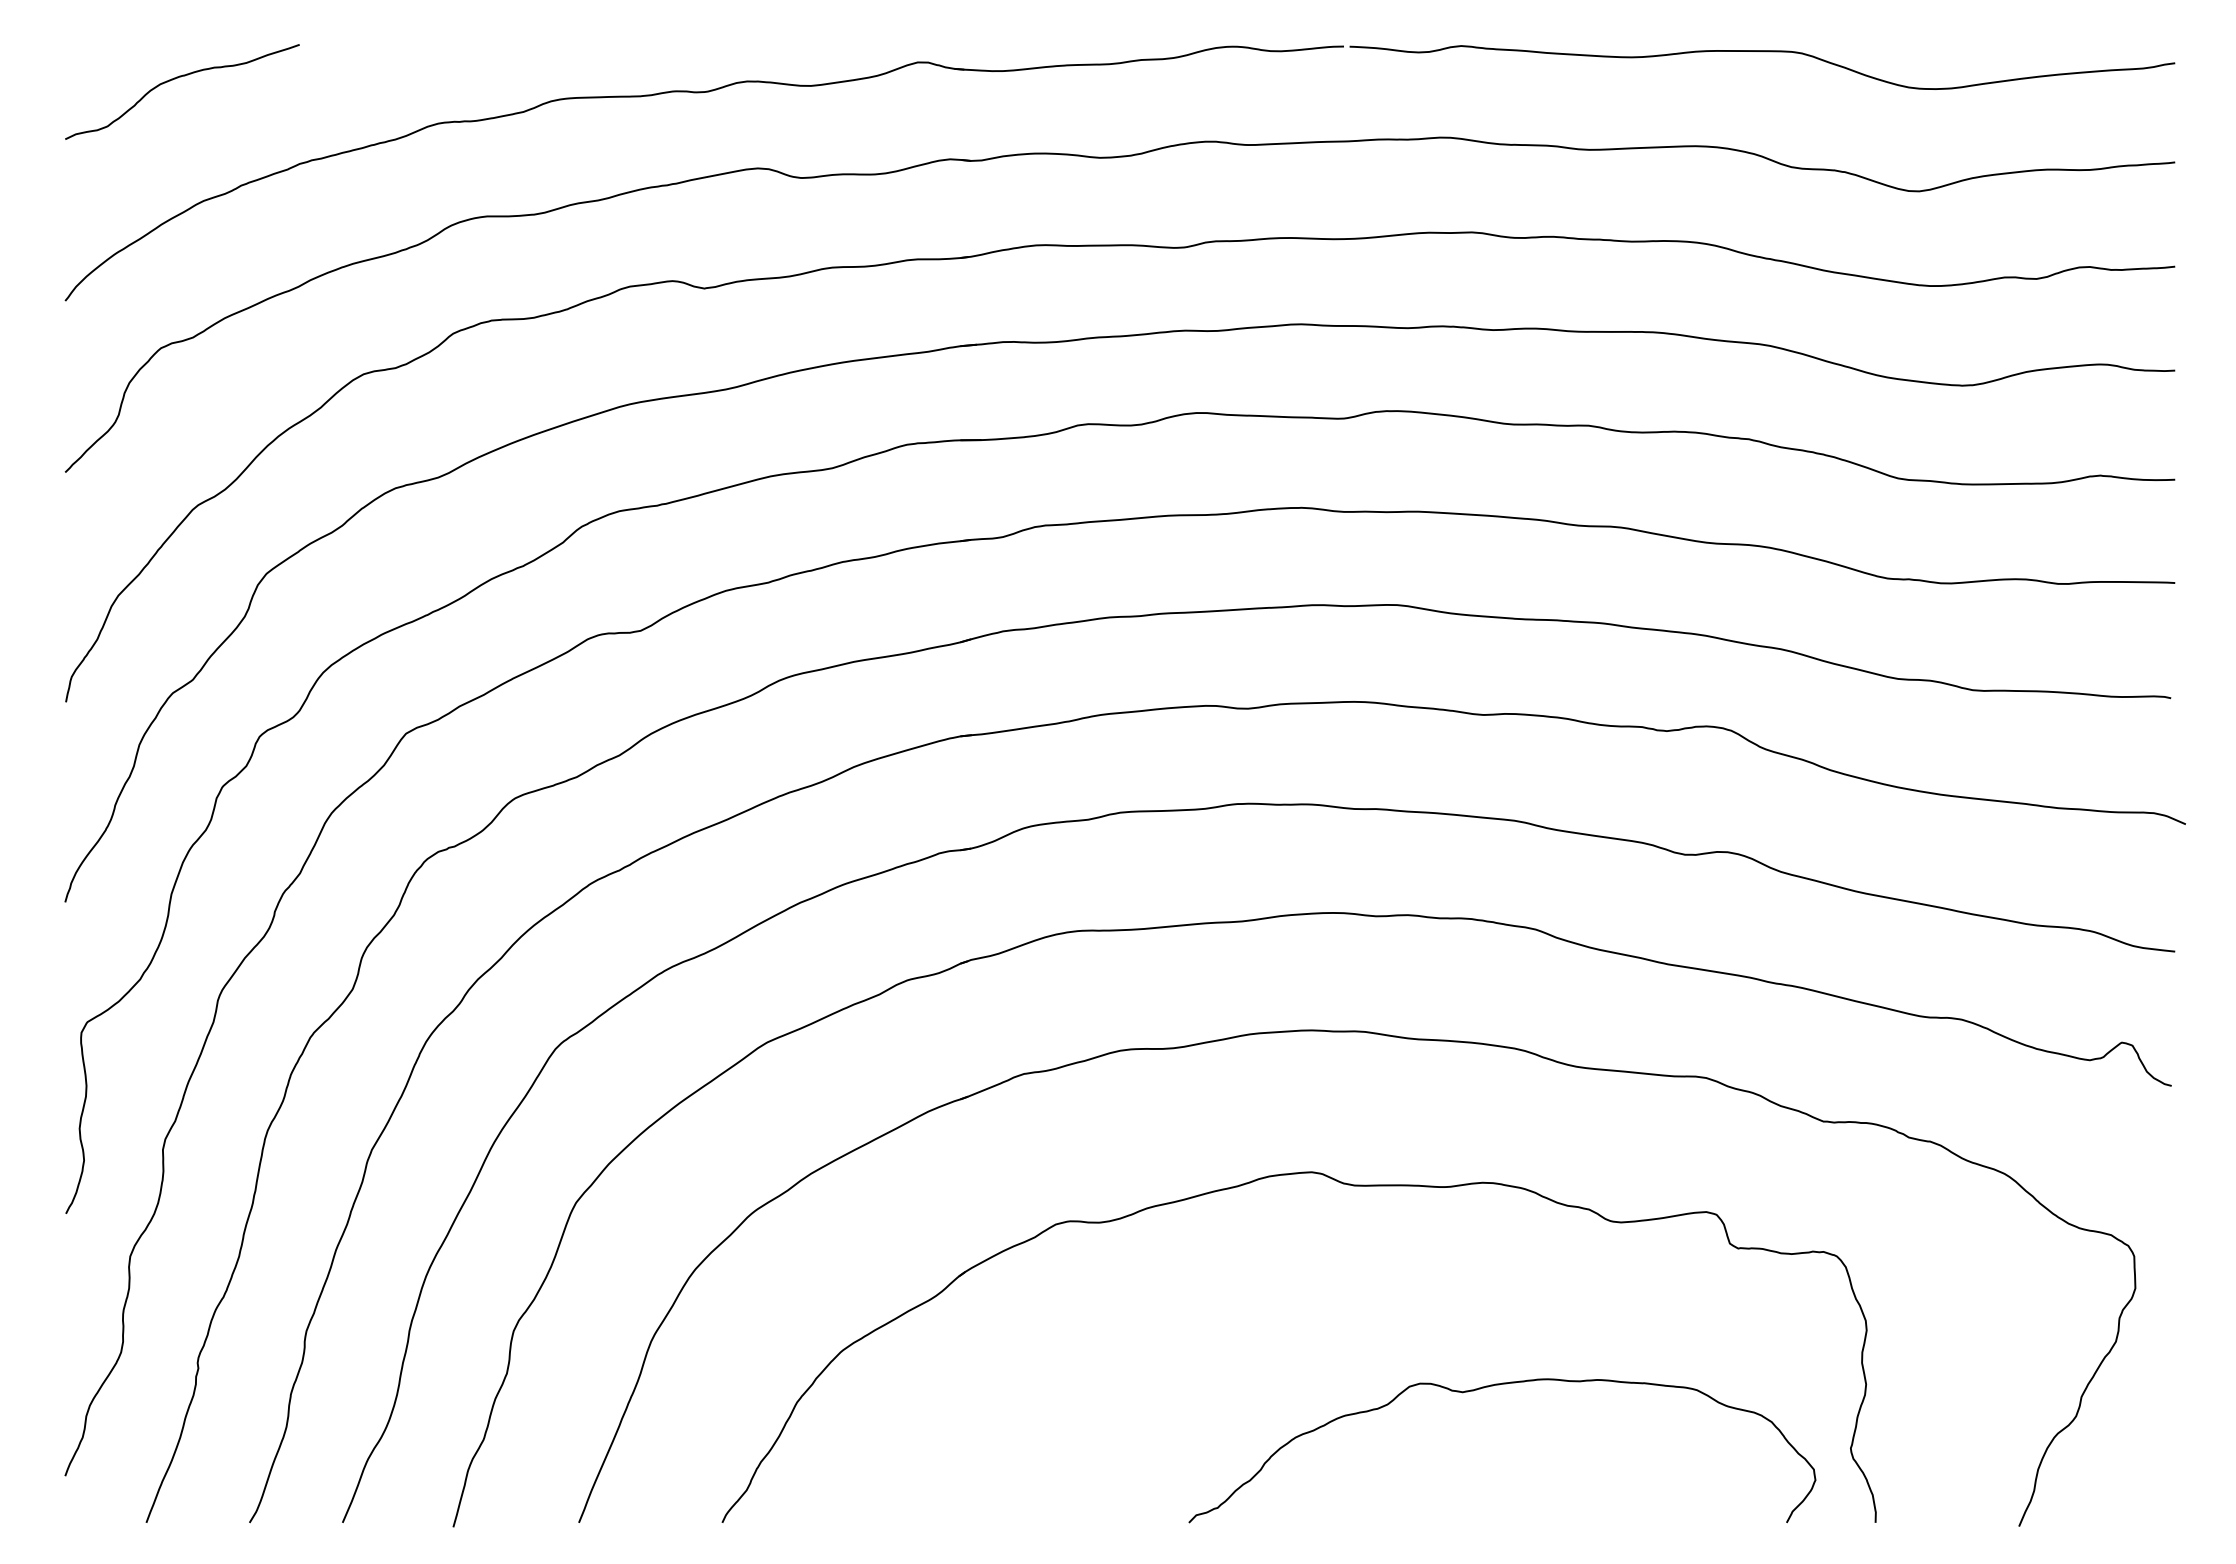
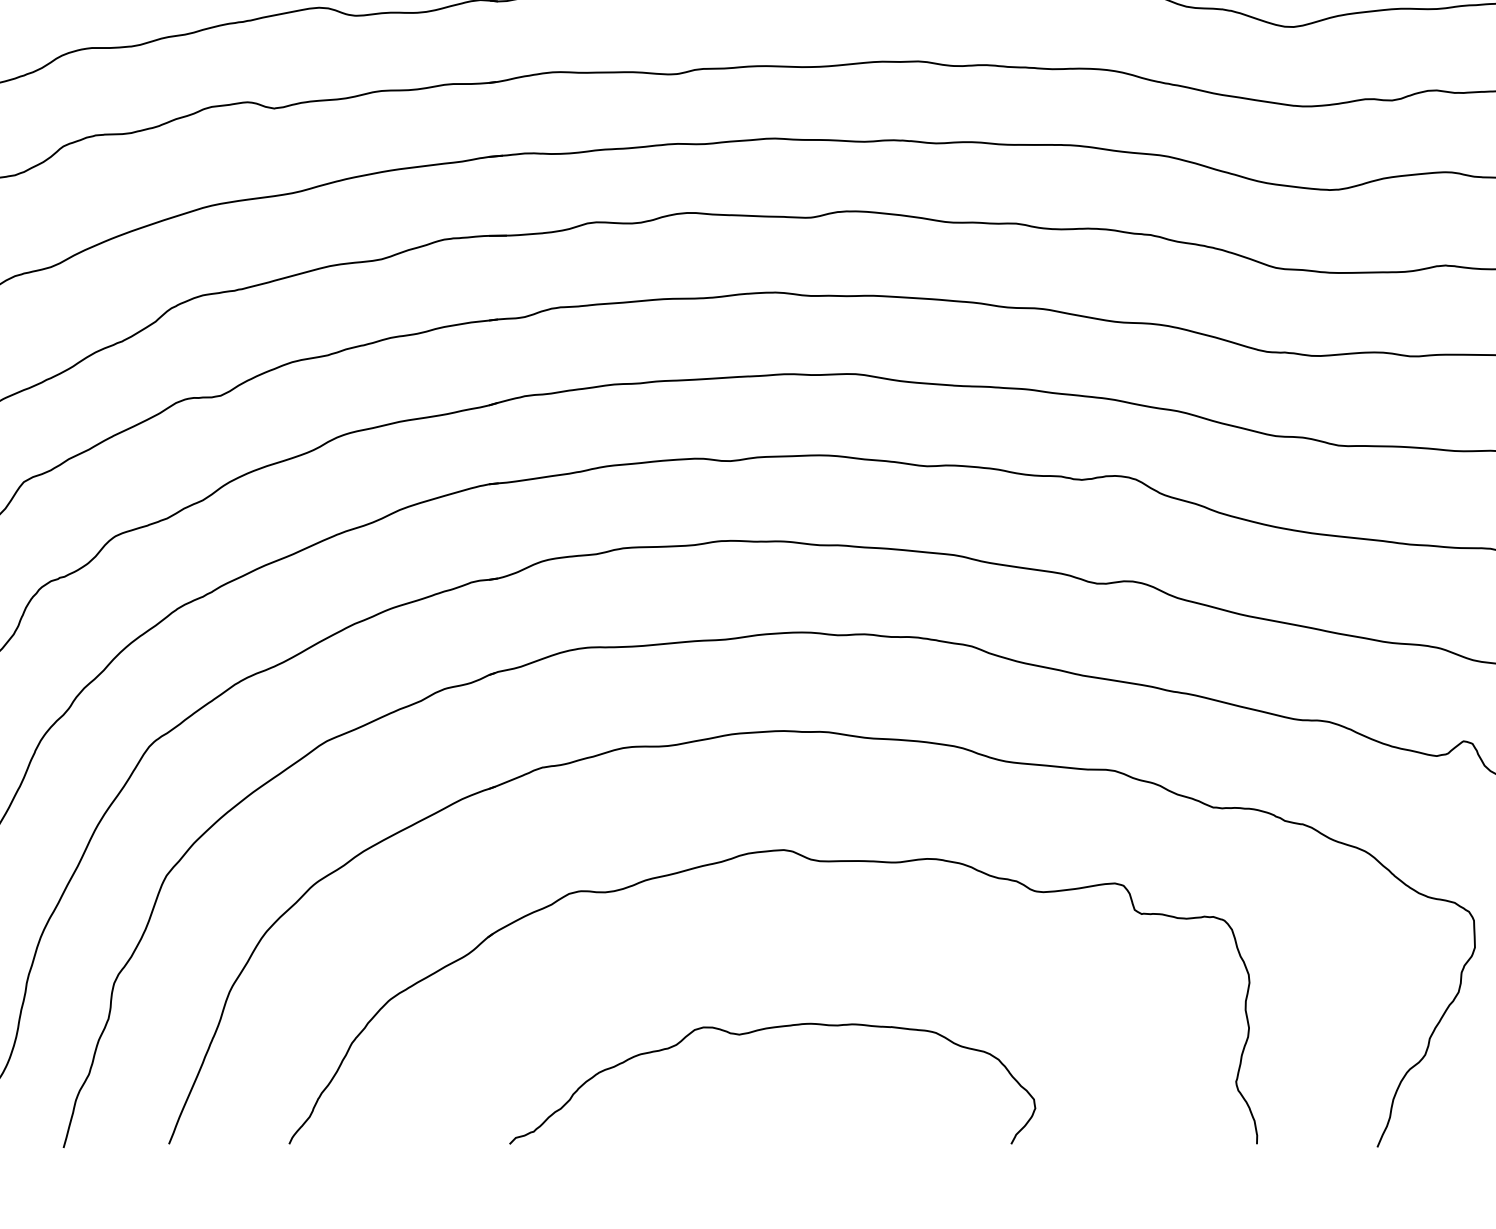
curve: (1488, 1387) -> (760, 1030), moved

